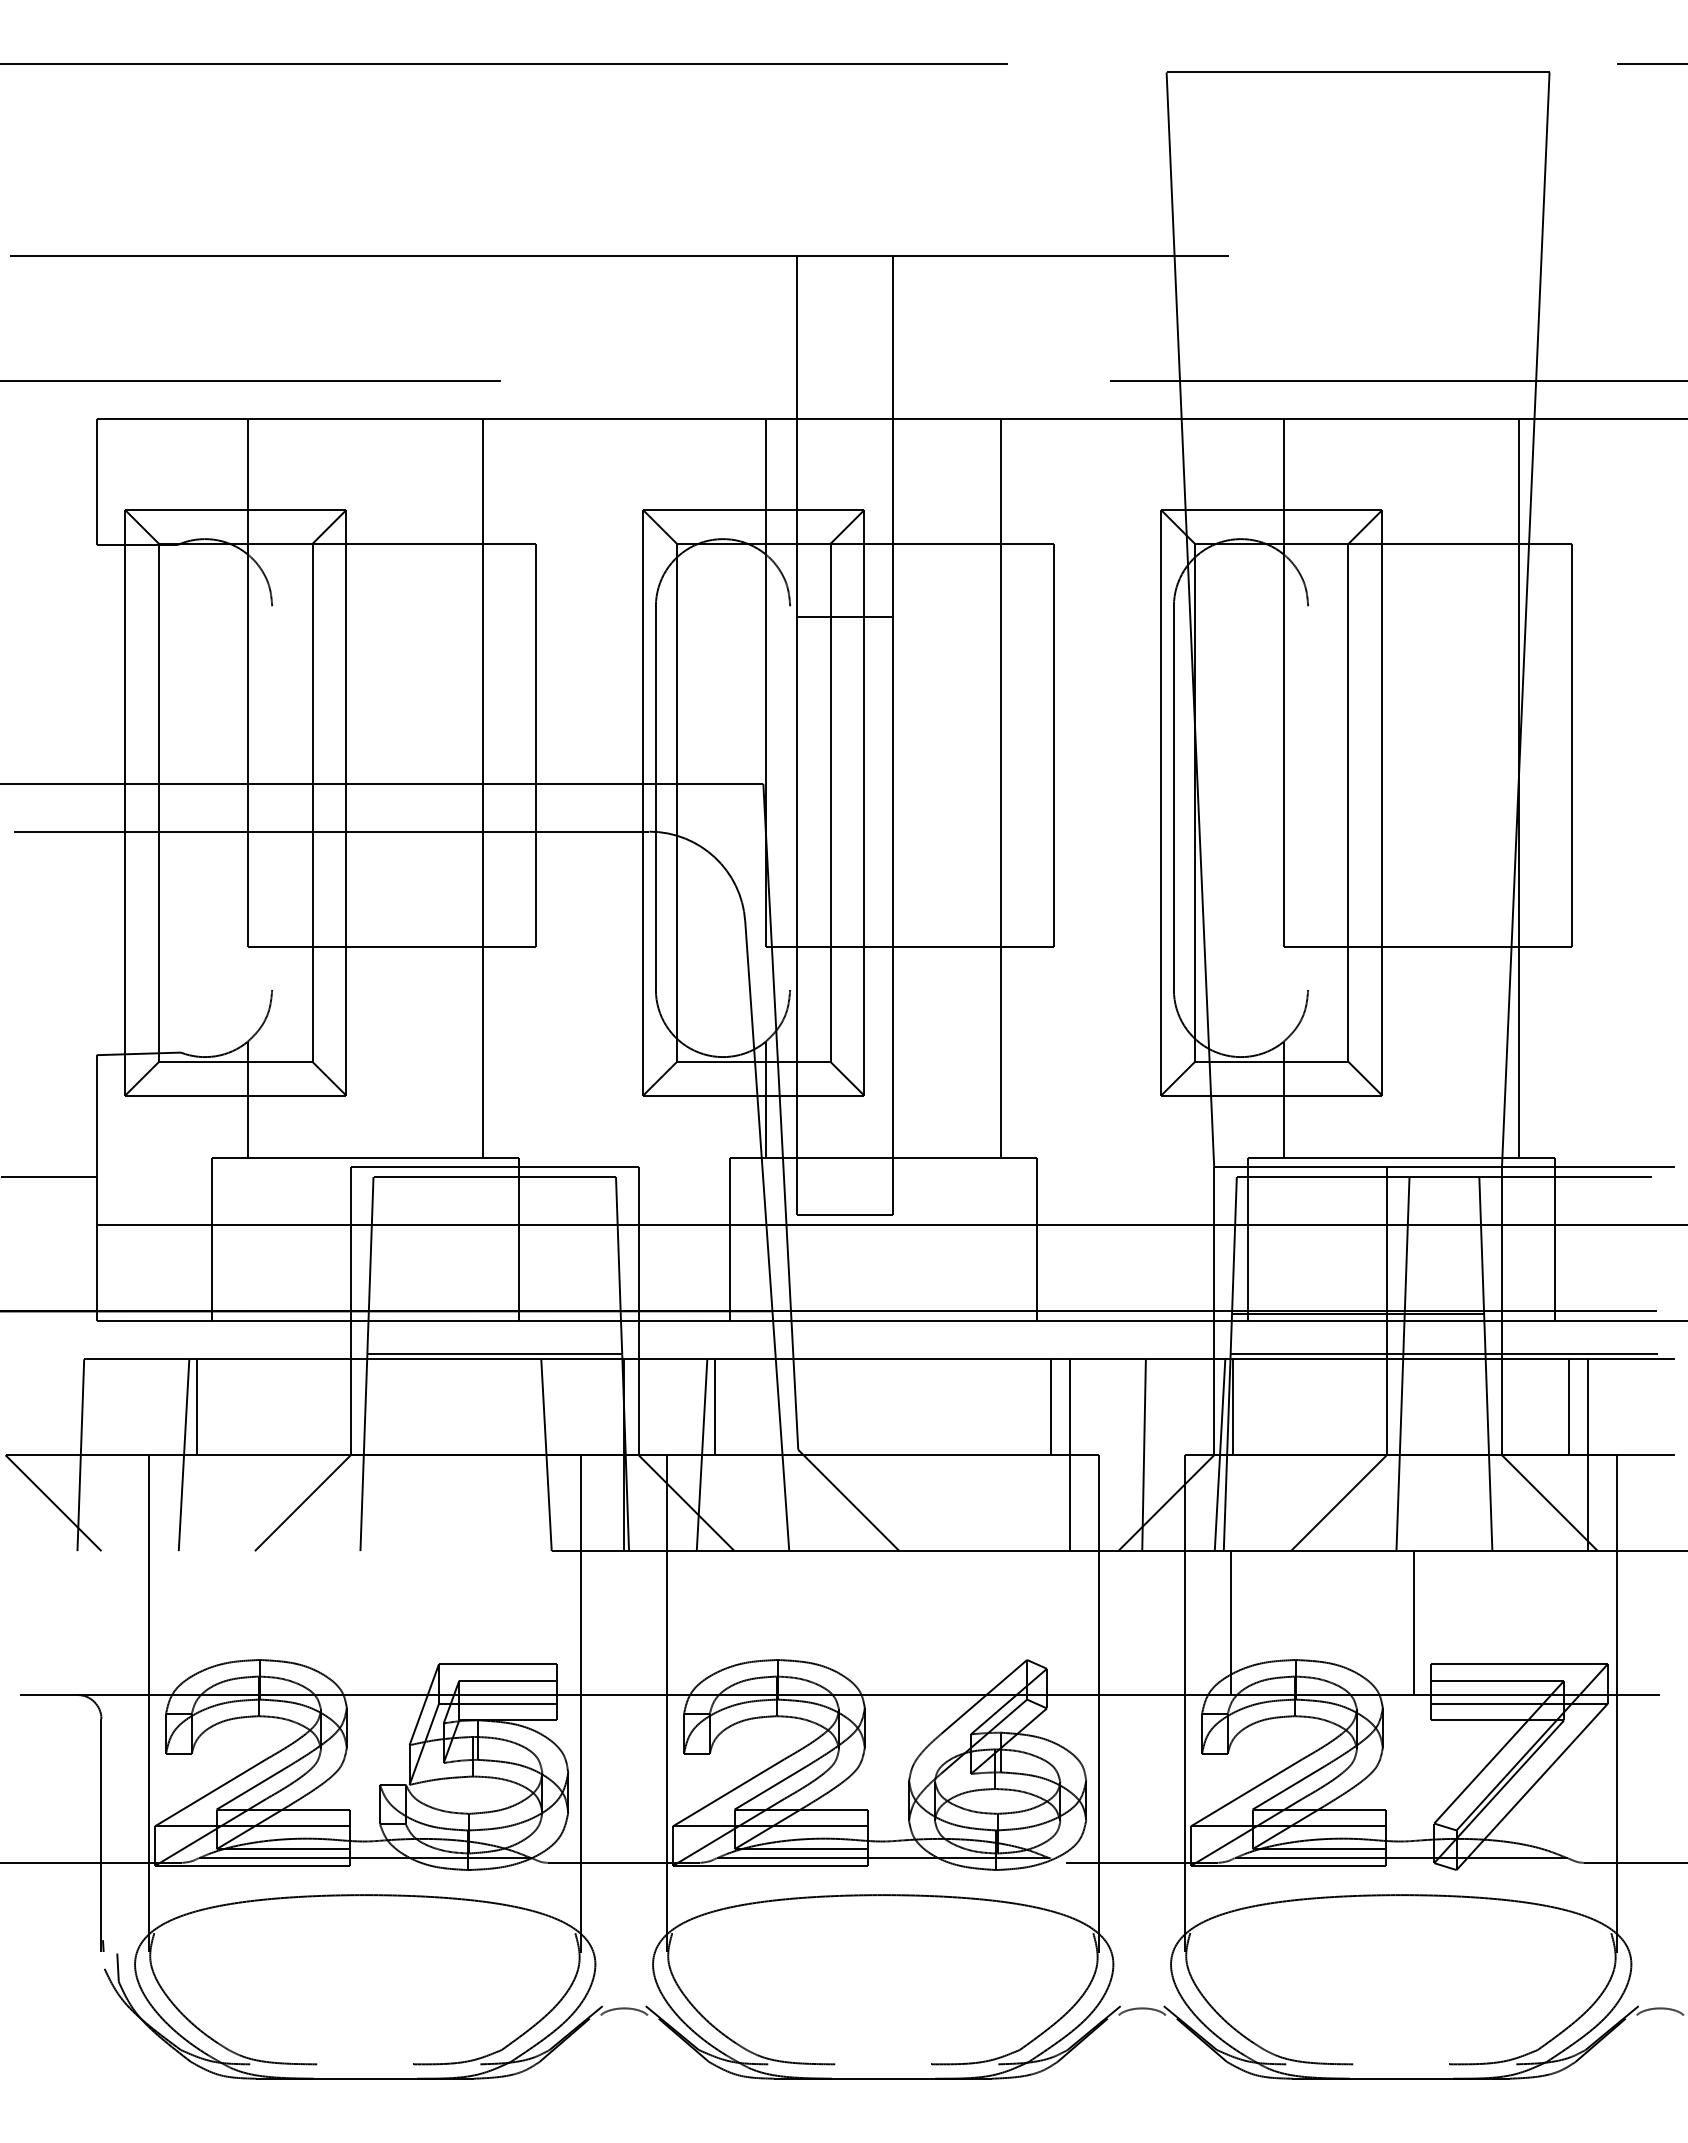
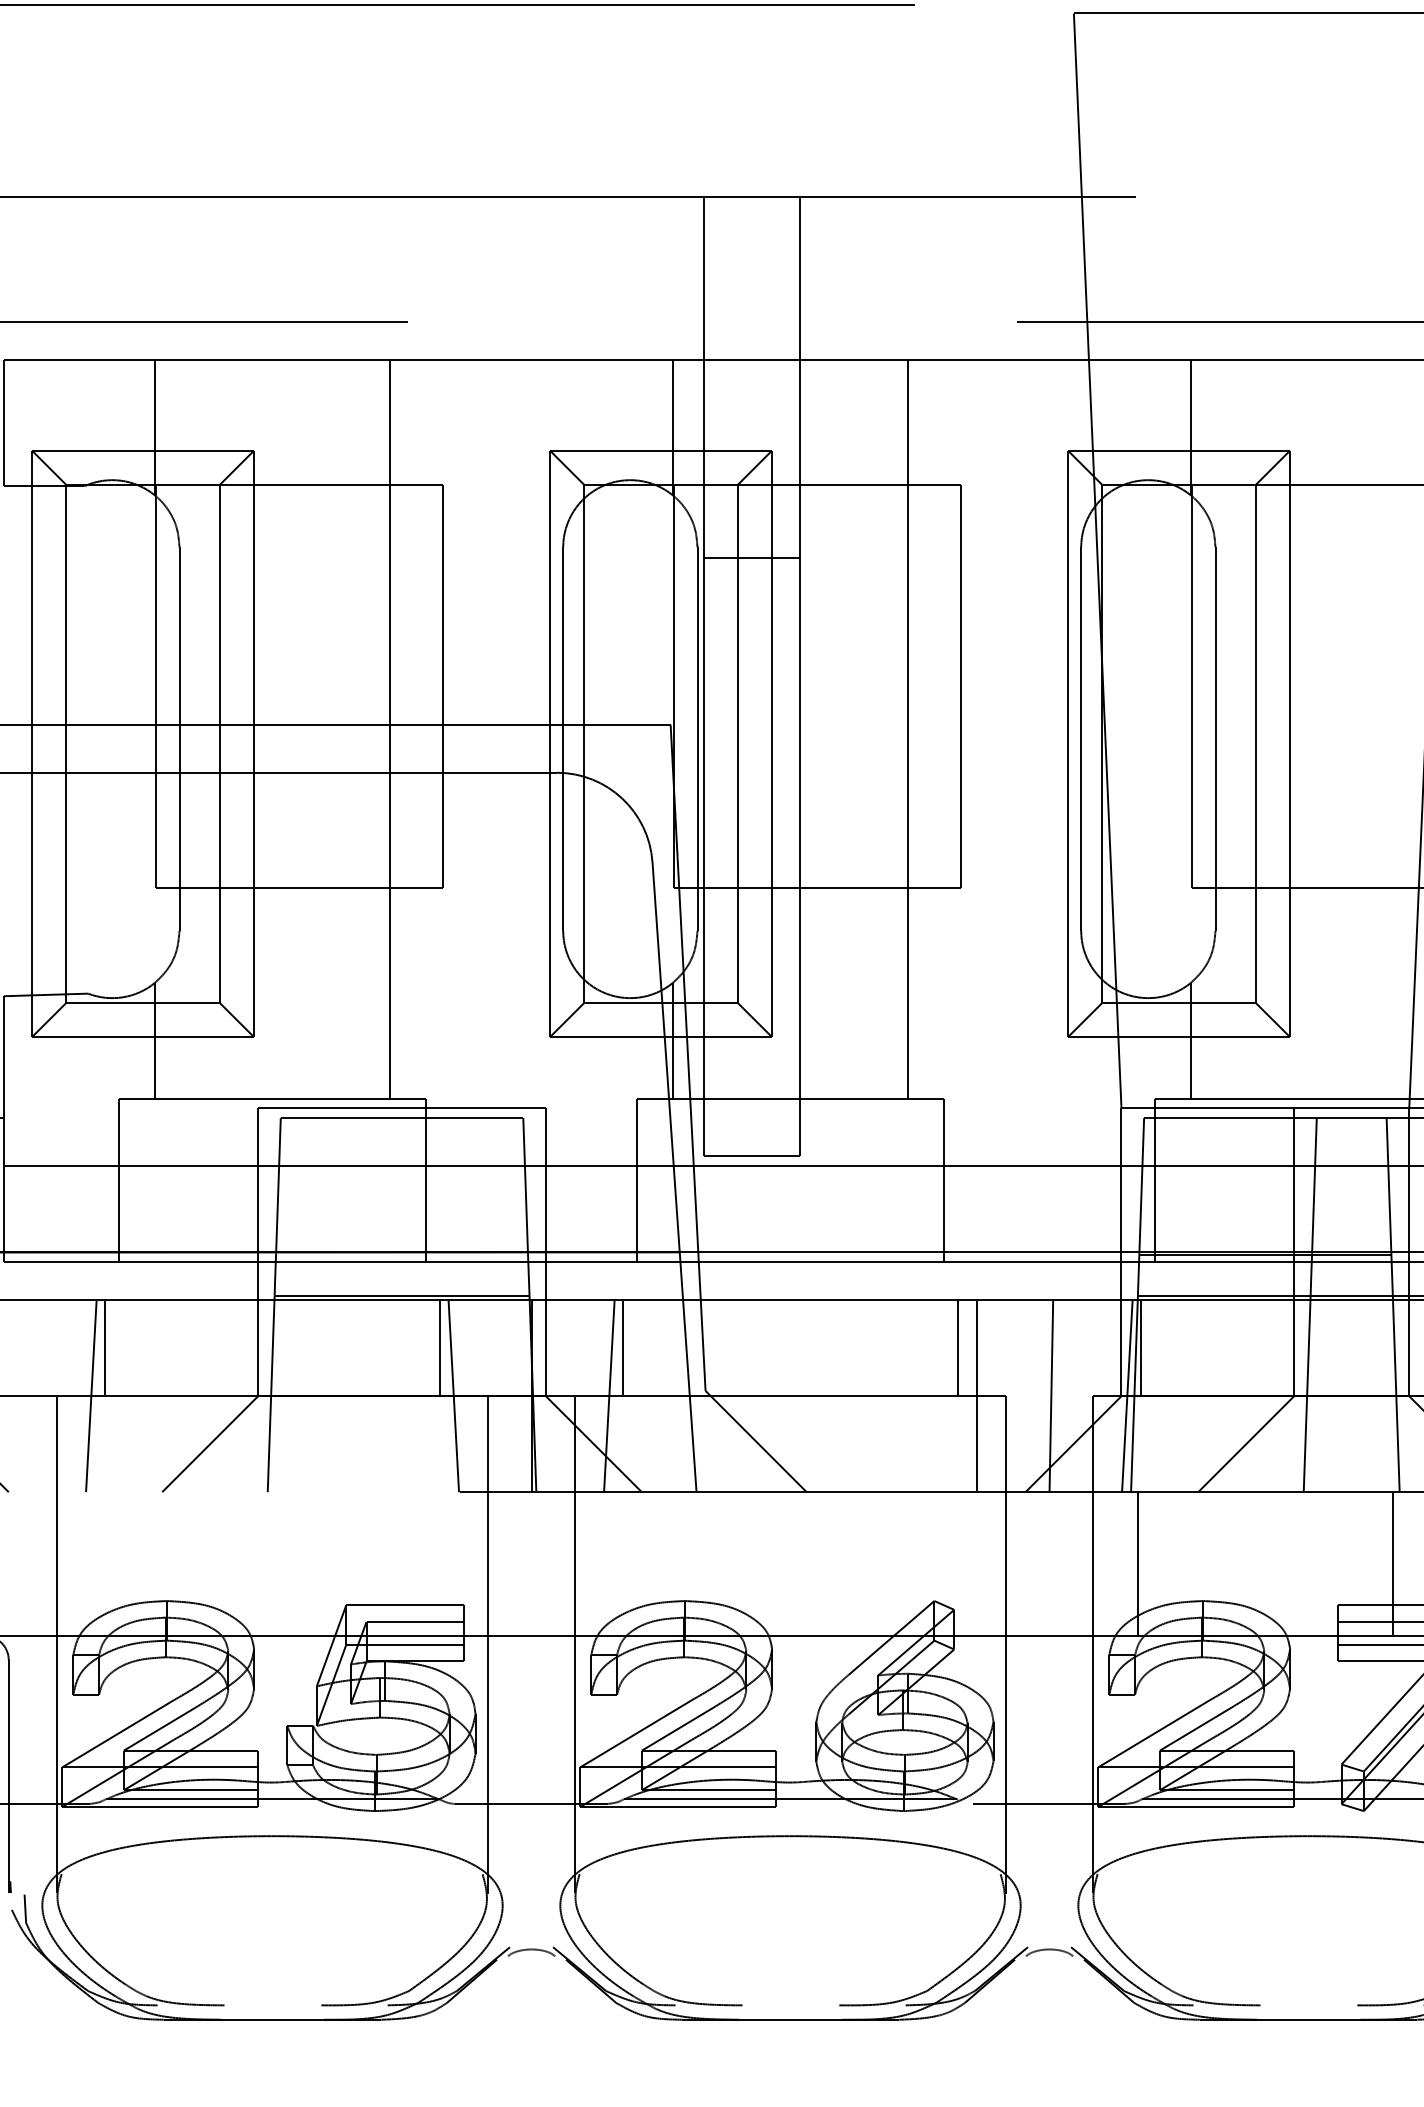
line: (272, 797) -> (179, 738), added
line: (790, 797) -> (697, 738), added
line: (1308, 797) -> (1215, 738), added
line: (533, 1407) -> (440, 1348), added
line: (1413, 1623) -> (1392, 1564), moved

